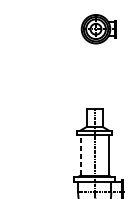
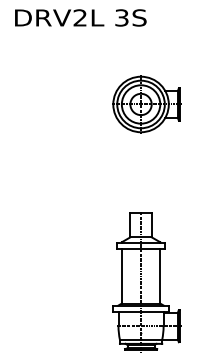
part: (98, 29) -> (146, 104), size x1.43
line: (80, 154) -> (121, 275), dashed -> solid

